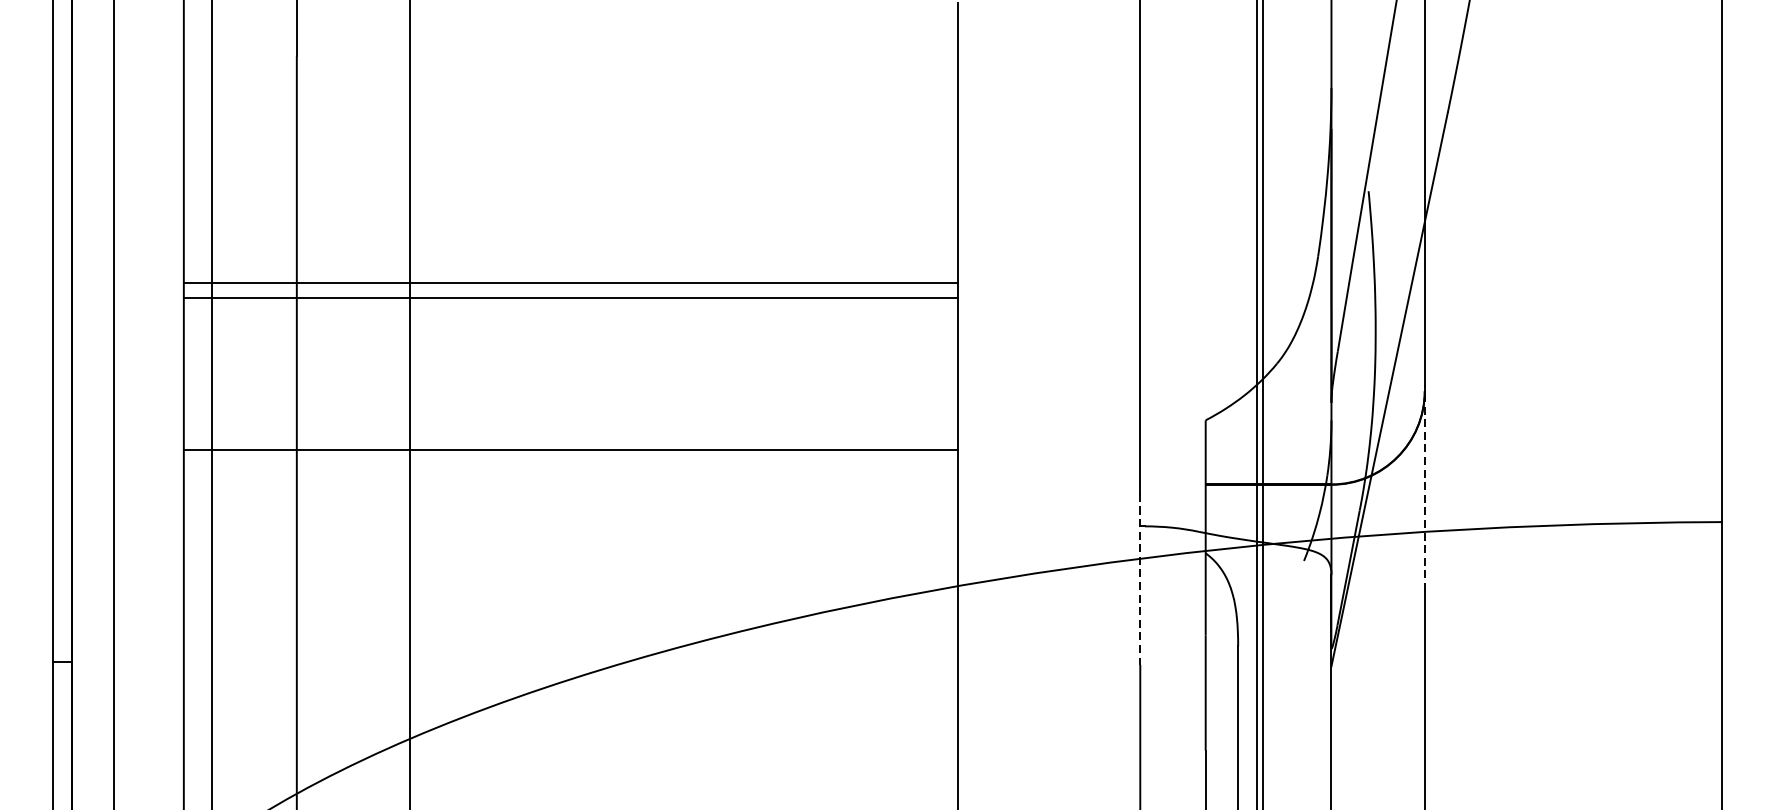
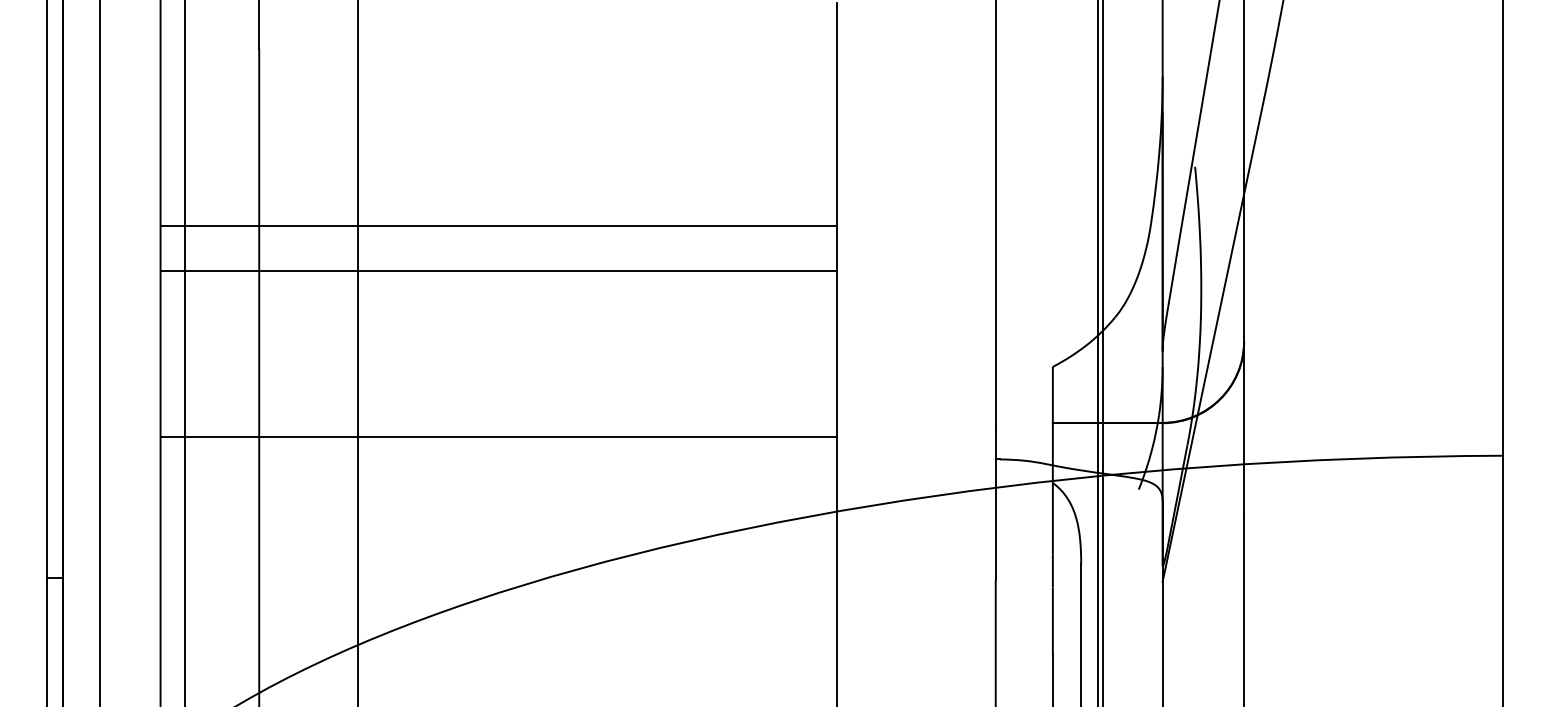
line: (570, 282) -> (498, 270), moved
line: (570, 297) -> (498, 225), moved
line: (570, 449) -> (498, 436), moved
line: (1425, 490) -> (1244, 428), dashed -> solid
line: (1140, 579) -> (995, 505), dashed -> solid

